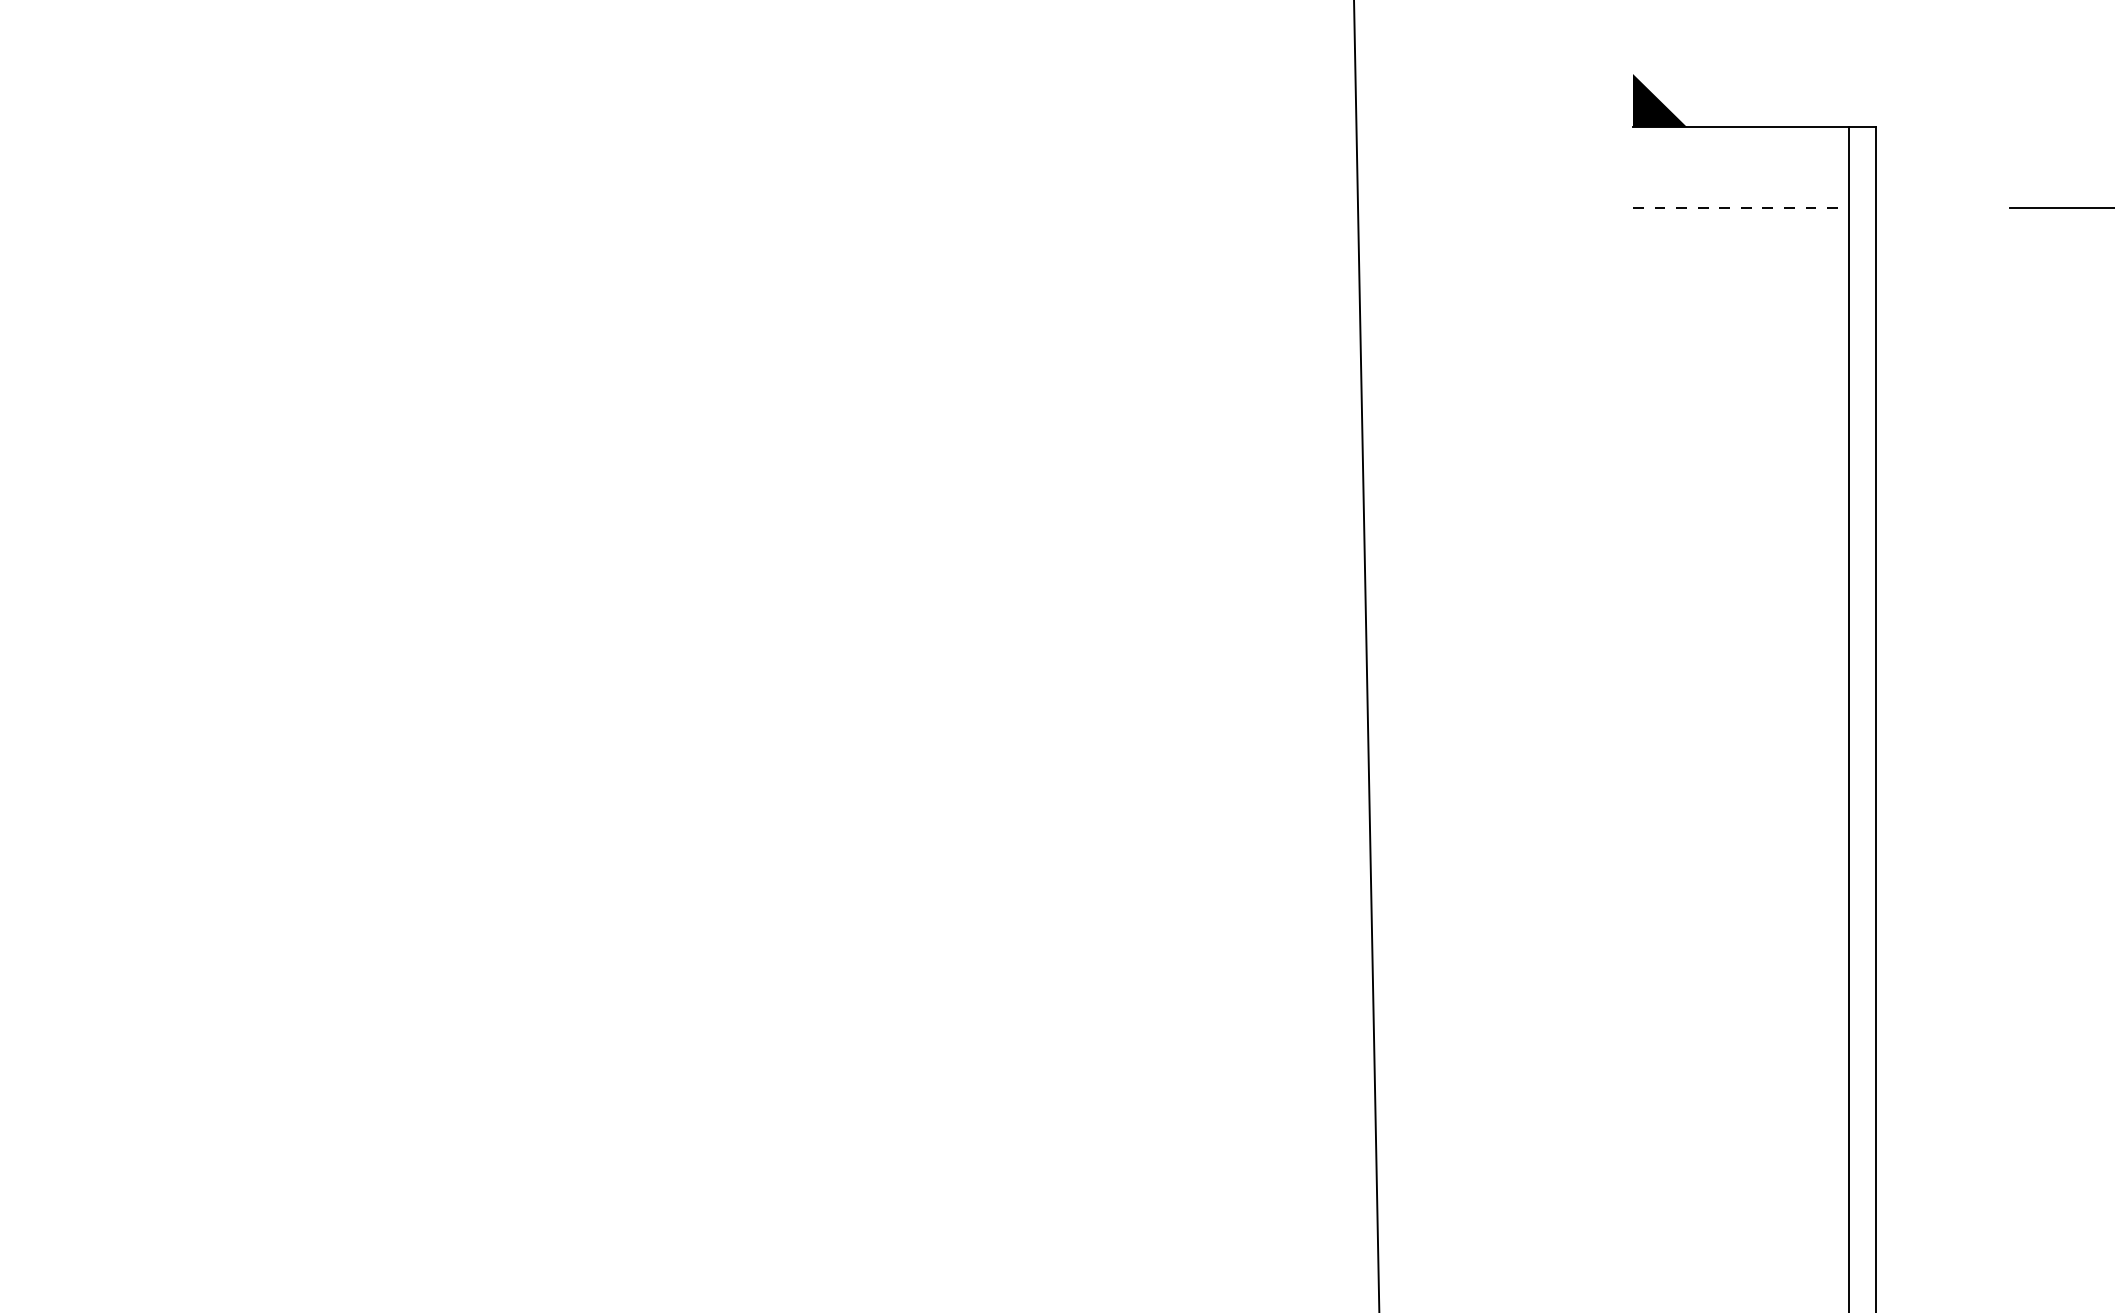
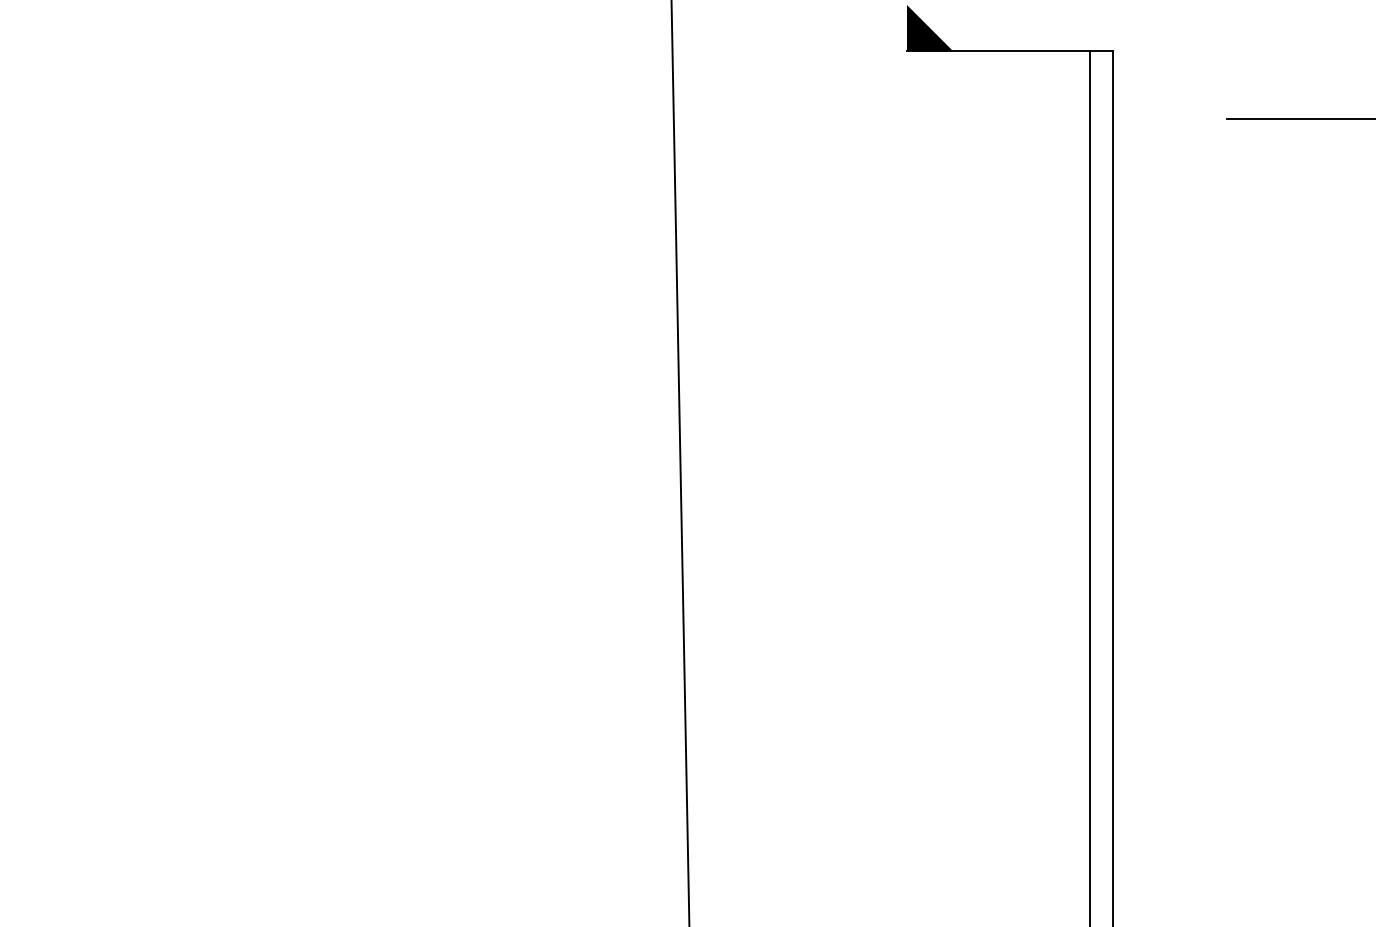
line: (1729, 207) -> (988, 118), removed

